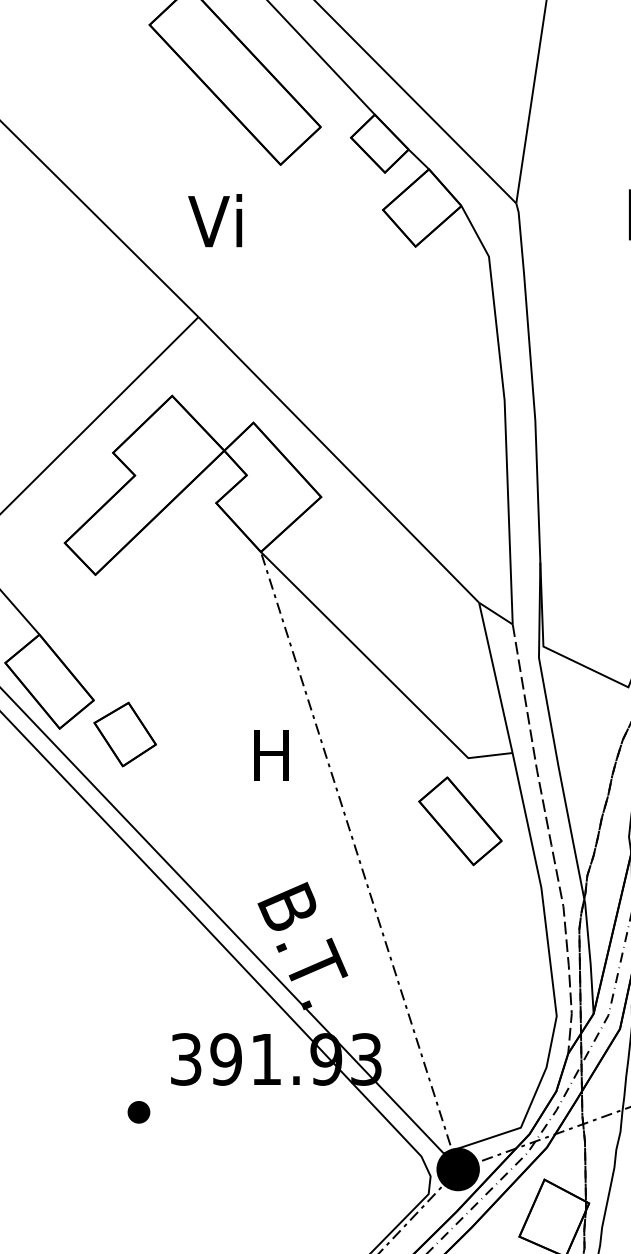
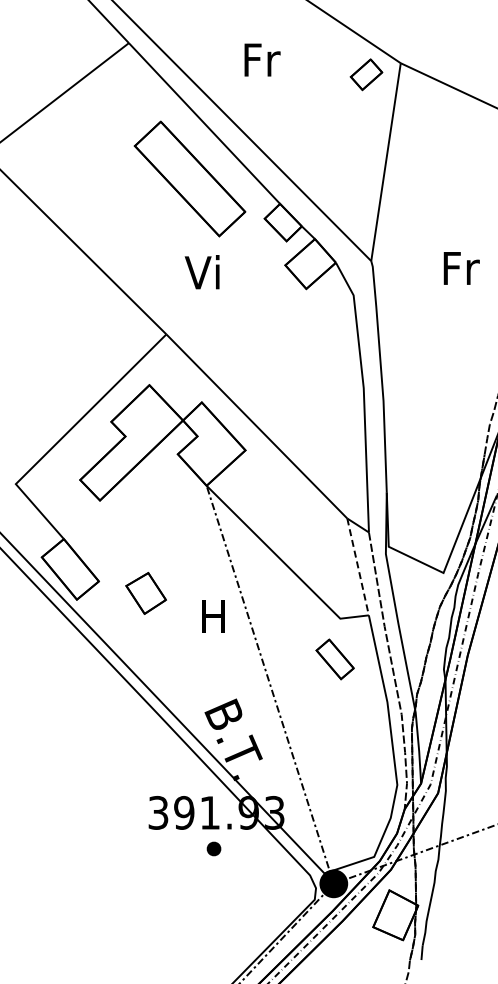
text: (214, 221) -> (201, 272), moved
line: (496, 677) -> (358, 566), solid -> dashed
part: (124, 734) -> (145, 593), moved
part: (459, 821) -> (334, 659), size x0.7
part: (138, 1111) -> (213, 848), moved

